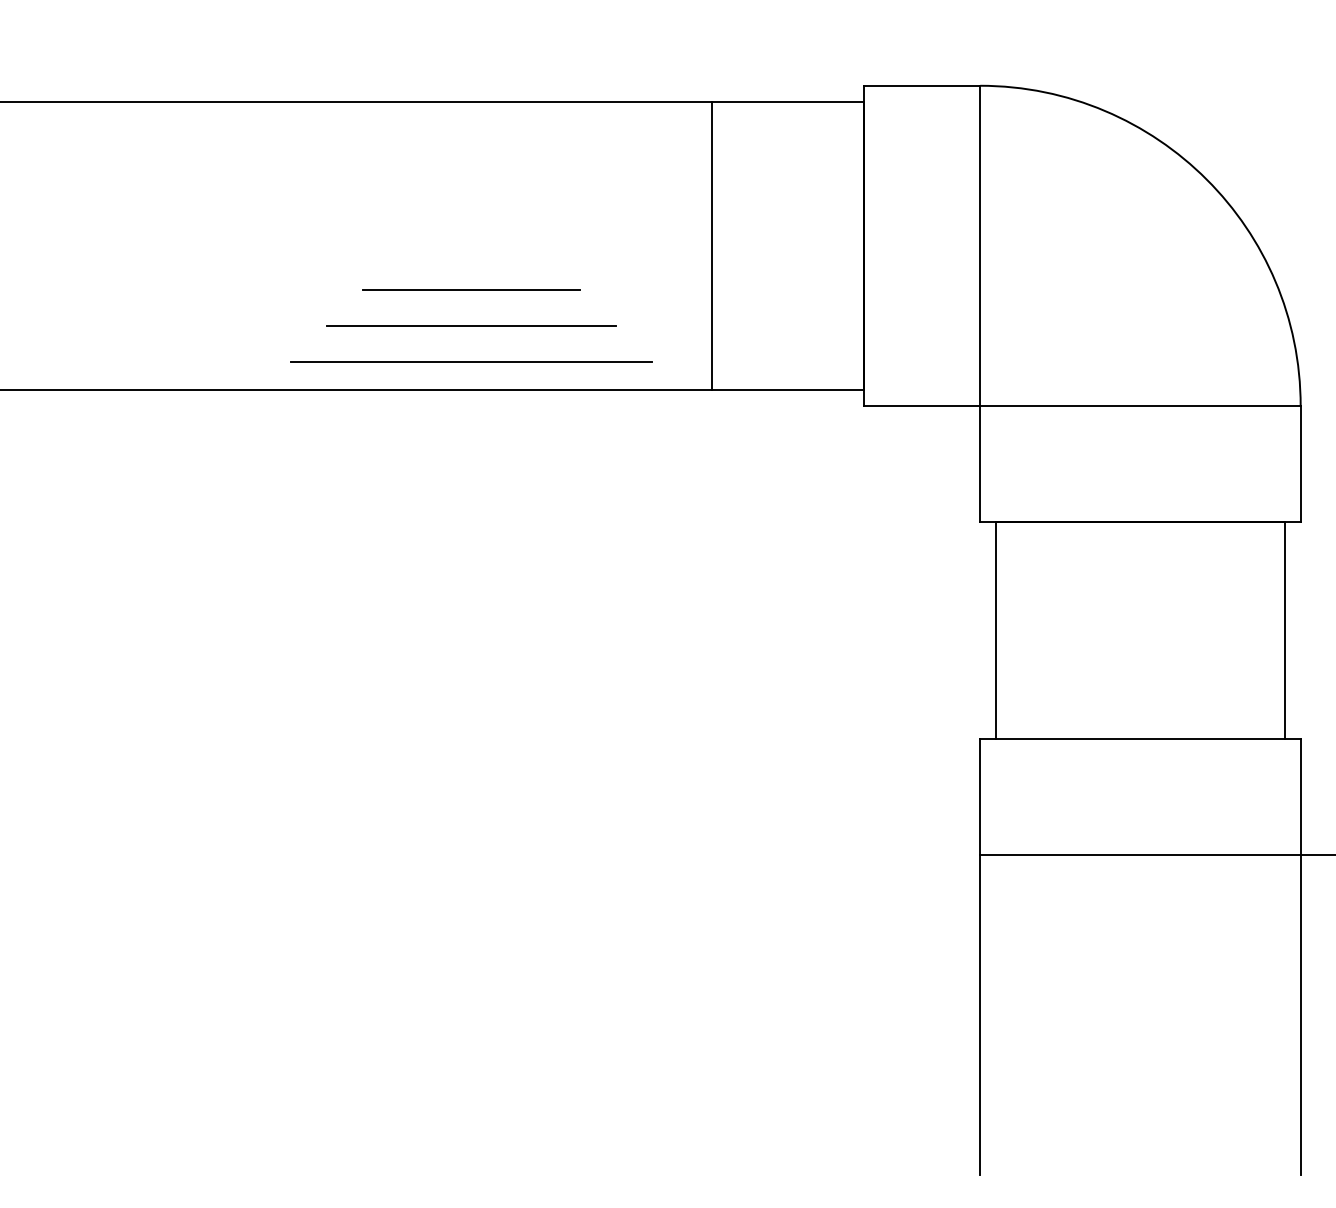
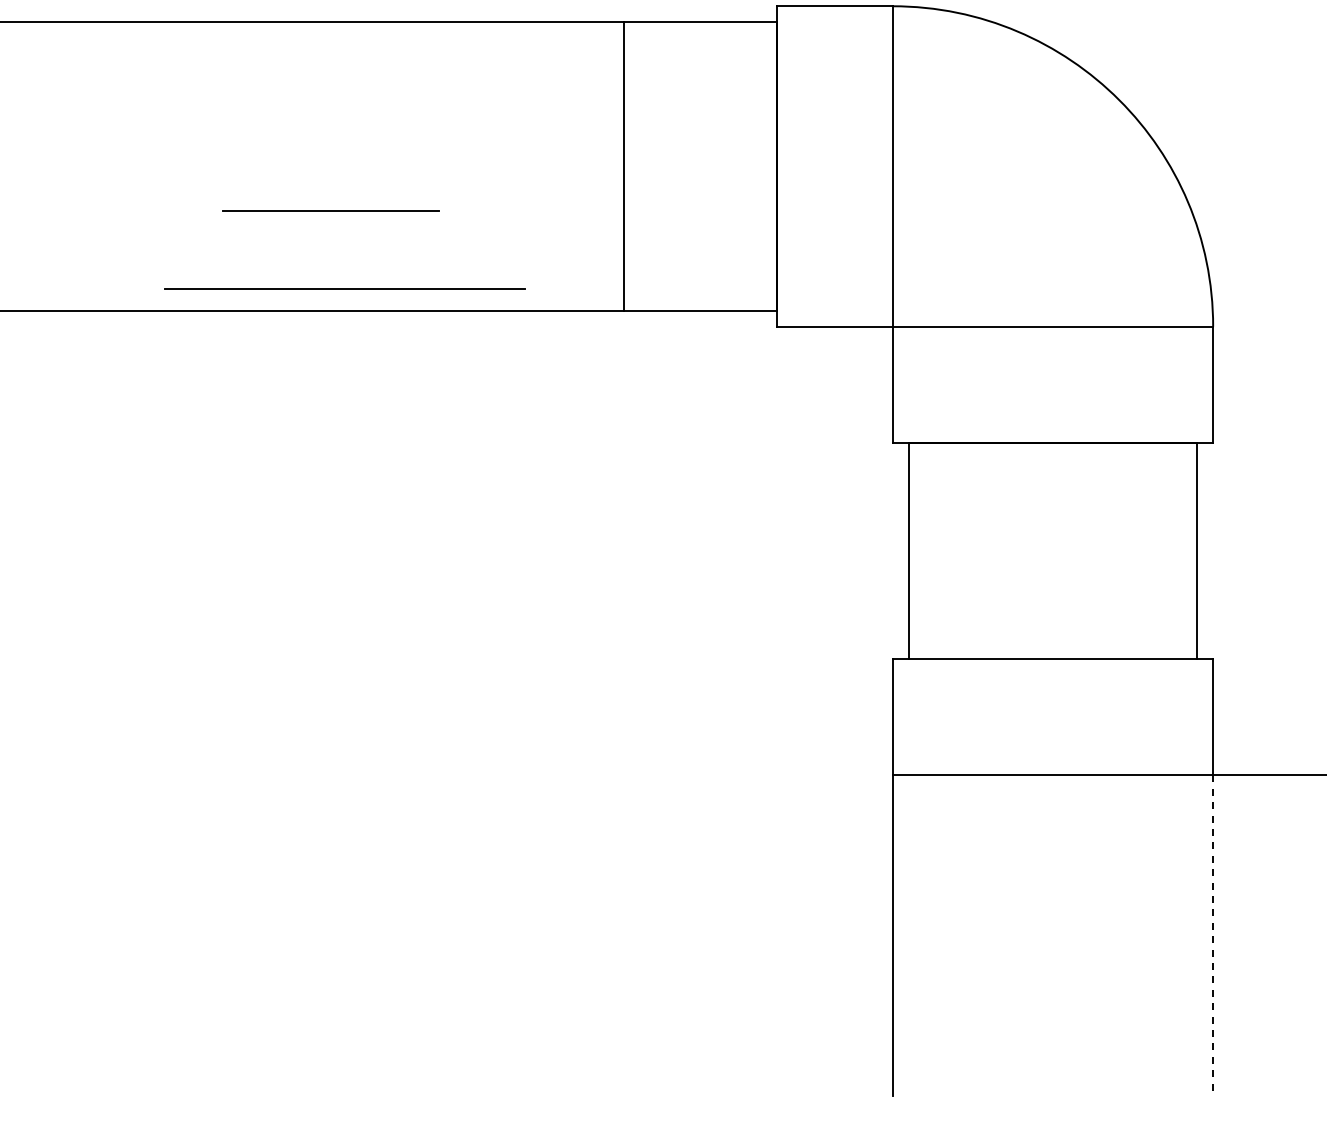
line: (471, 289) -> (330, 209), moved
line: (471, 326) -> (383, 246), removed
line: (471, 361) -> (344, 287), moved
line: (1300, 1015) -> (1212, 935), solid -> dashed

